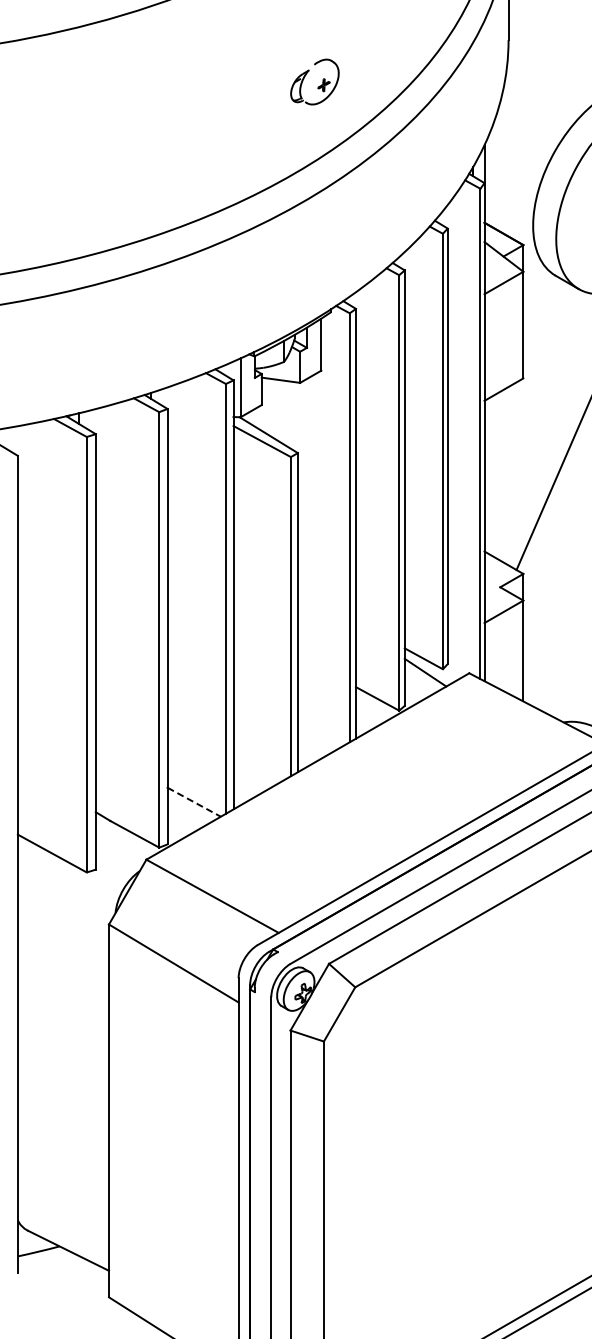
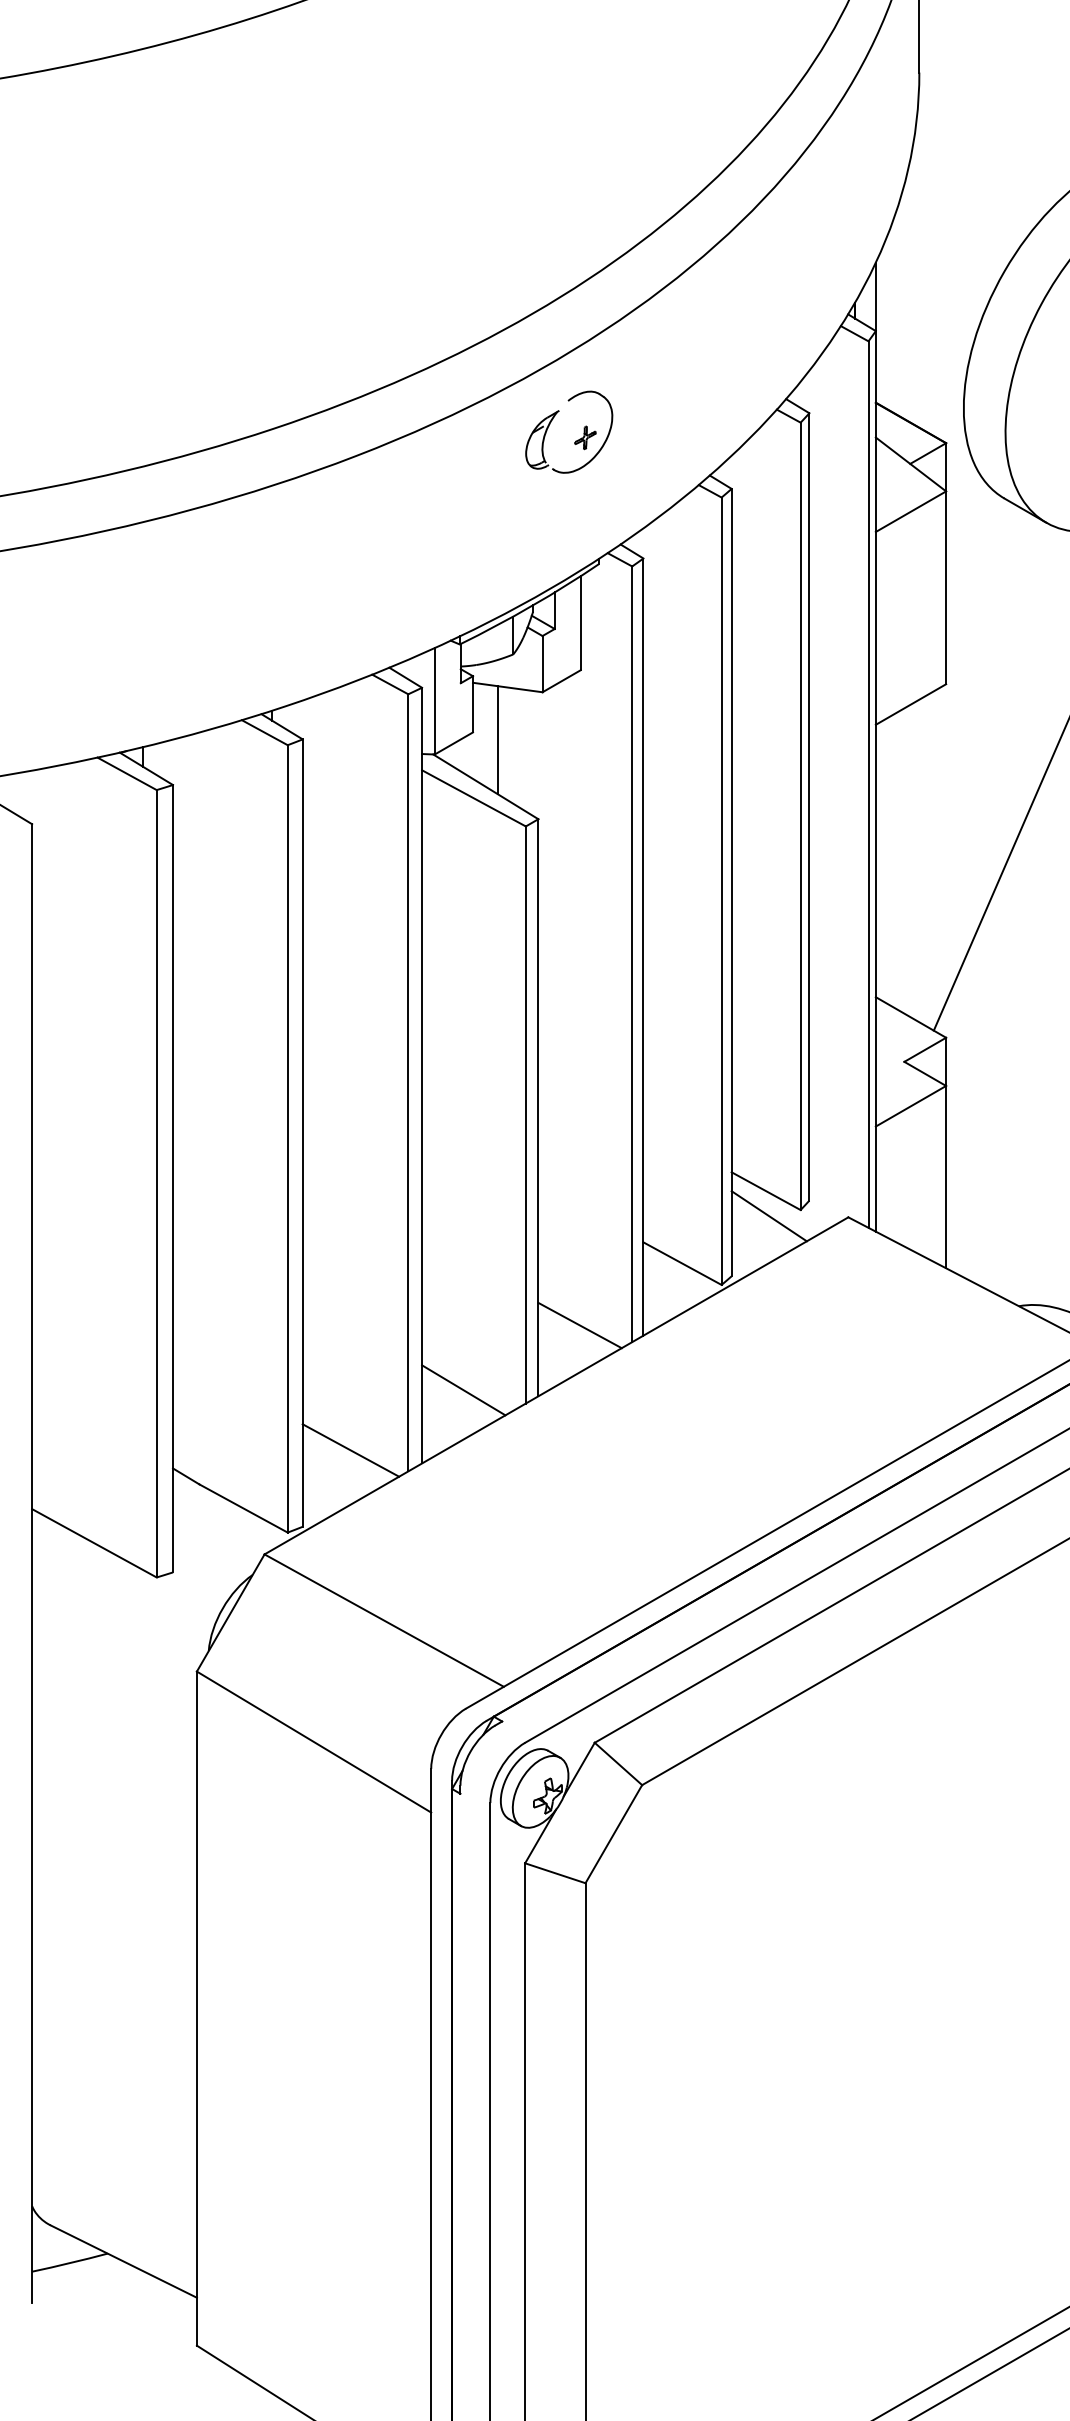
part: (319, 85) -> (577, 438), moved
line: (275, 409) -> (497, 740), added
line: (320, 732) -> (579, 1324), added
line: (256, 768) -> (463, 1389), added
line: (194, 802) -> (351, 1450), dashed -> solid

